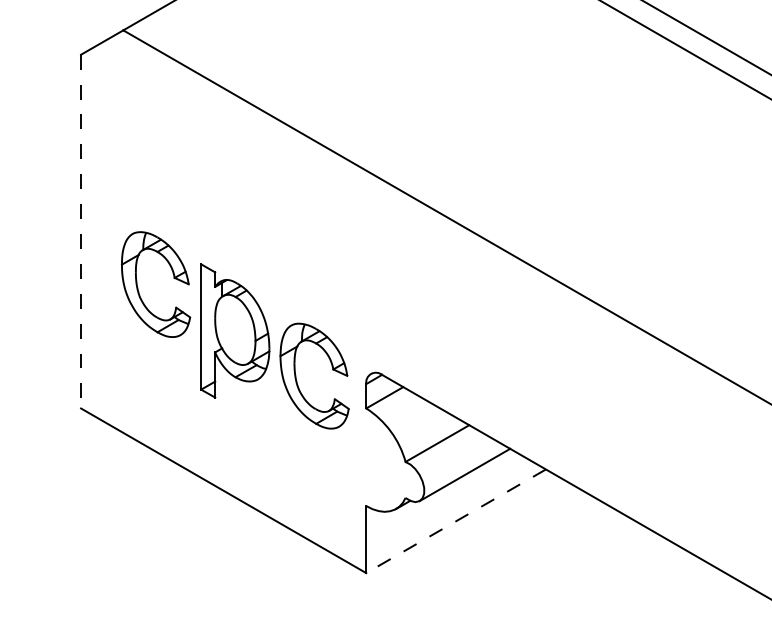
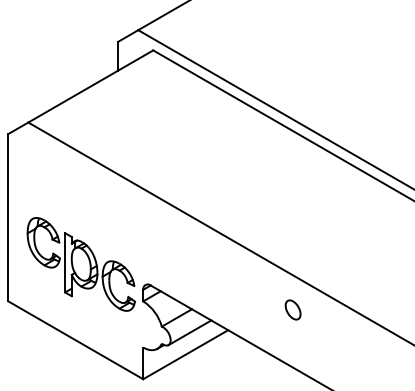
line: (81, 231) -> (8, 217), dashed -> solid
part: (681, 425) -> (292, 309), added
line: (455, 520) -> (185, 354), dashed -> solid

